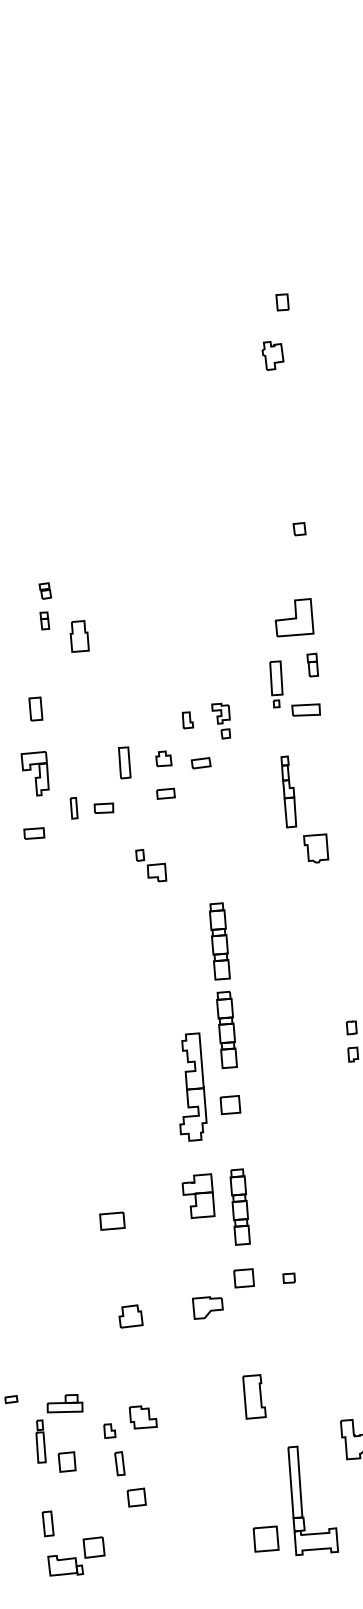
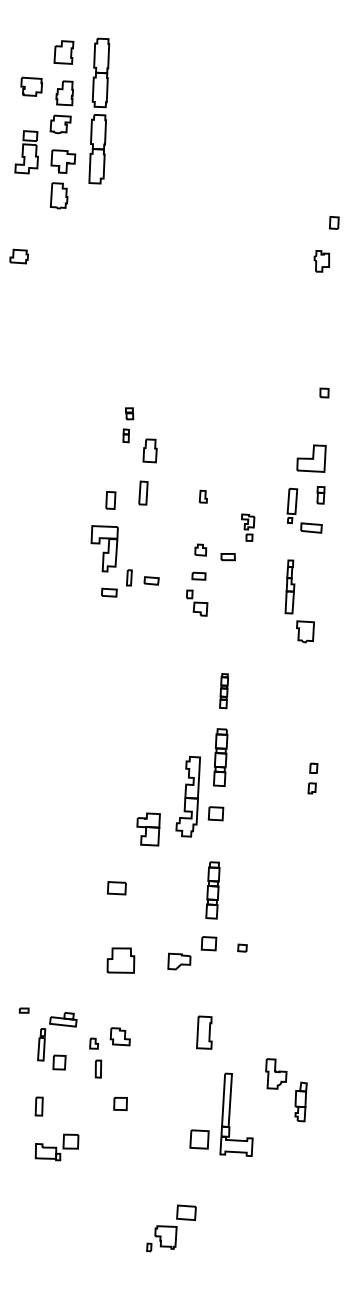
part: (186, 720) -> (202, 496), moved
part: (124, 761) -> (143, 492), moved
part: (35, 773) -> (104, 548), size x1.4
part: (34, 833) -> (109, 592), moved
part: (151, 864) -> (197, 602), moved
part: (218, 940) -> (223, 690), size x0.6
part: (198, 1196) -> (148, 829), moved
part: (129, 1316) -> (120, 960), size x1.6
part: (136, 1497) -> (120, 1103), moved
part: (75, 1557) -> (56, 1147), moved

